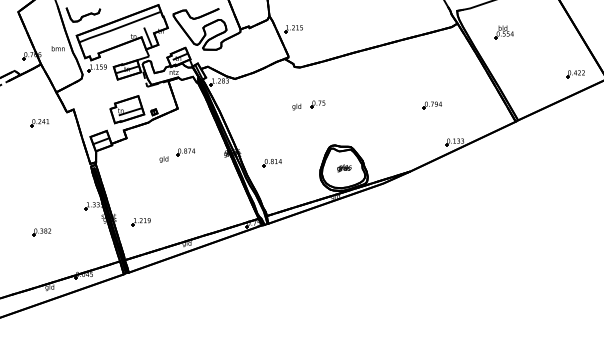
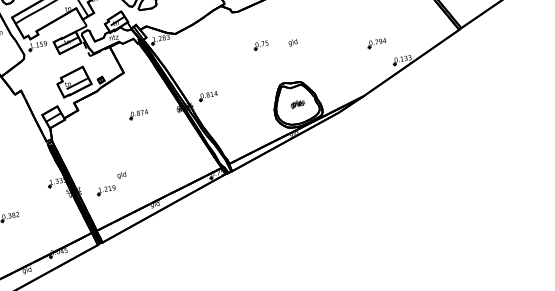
part: (431, 105) -> (376, 43), moved
text: (296, 106) -> (292, 42), moved
text: (163, 159) -> (121, 175), moved
part: (271, 163) -> (207, 97), moved

